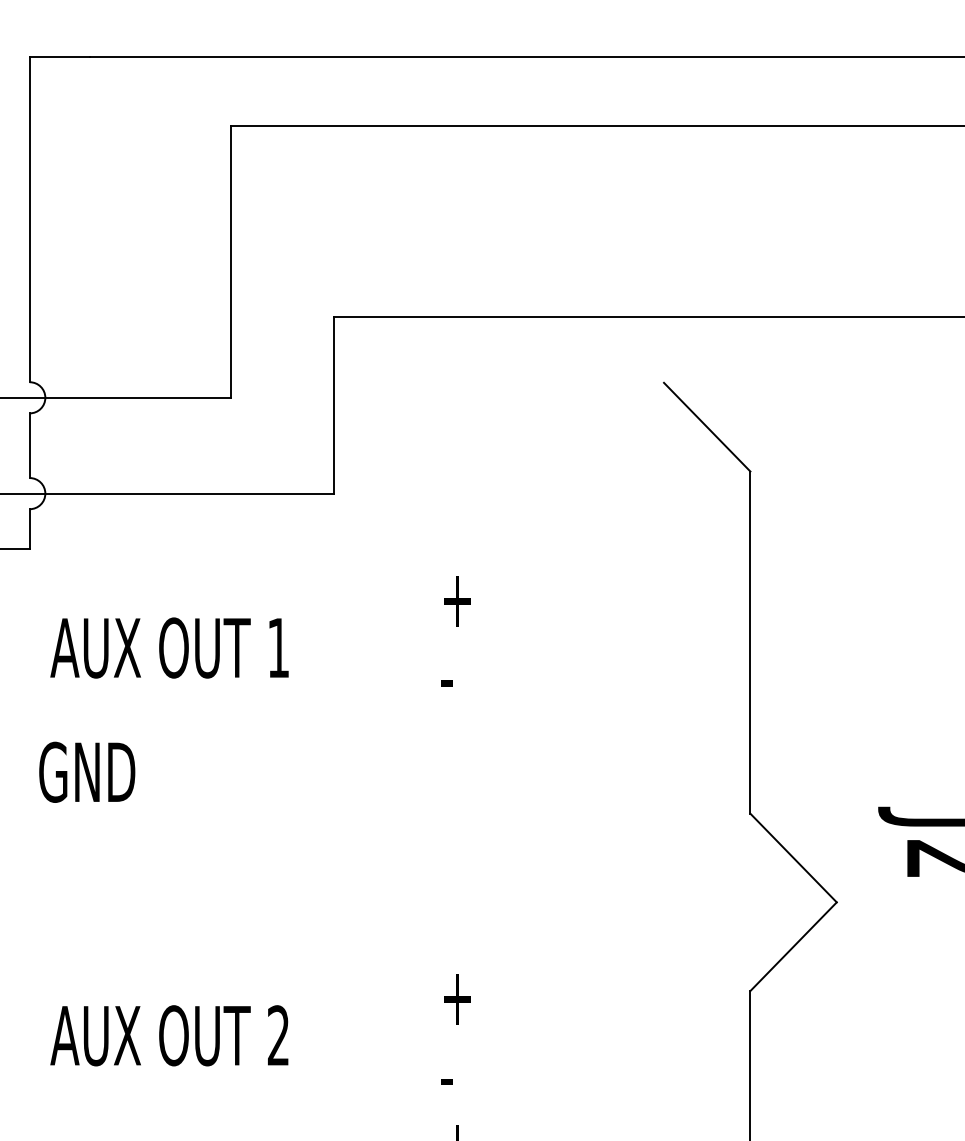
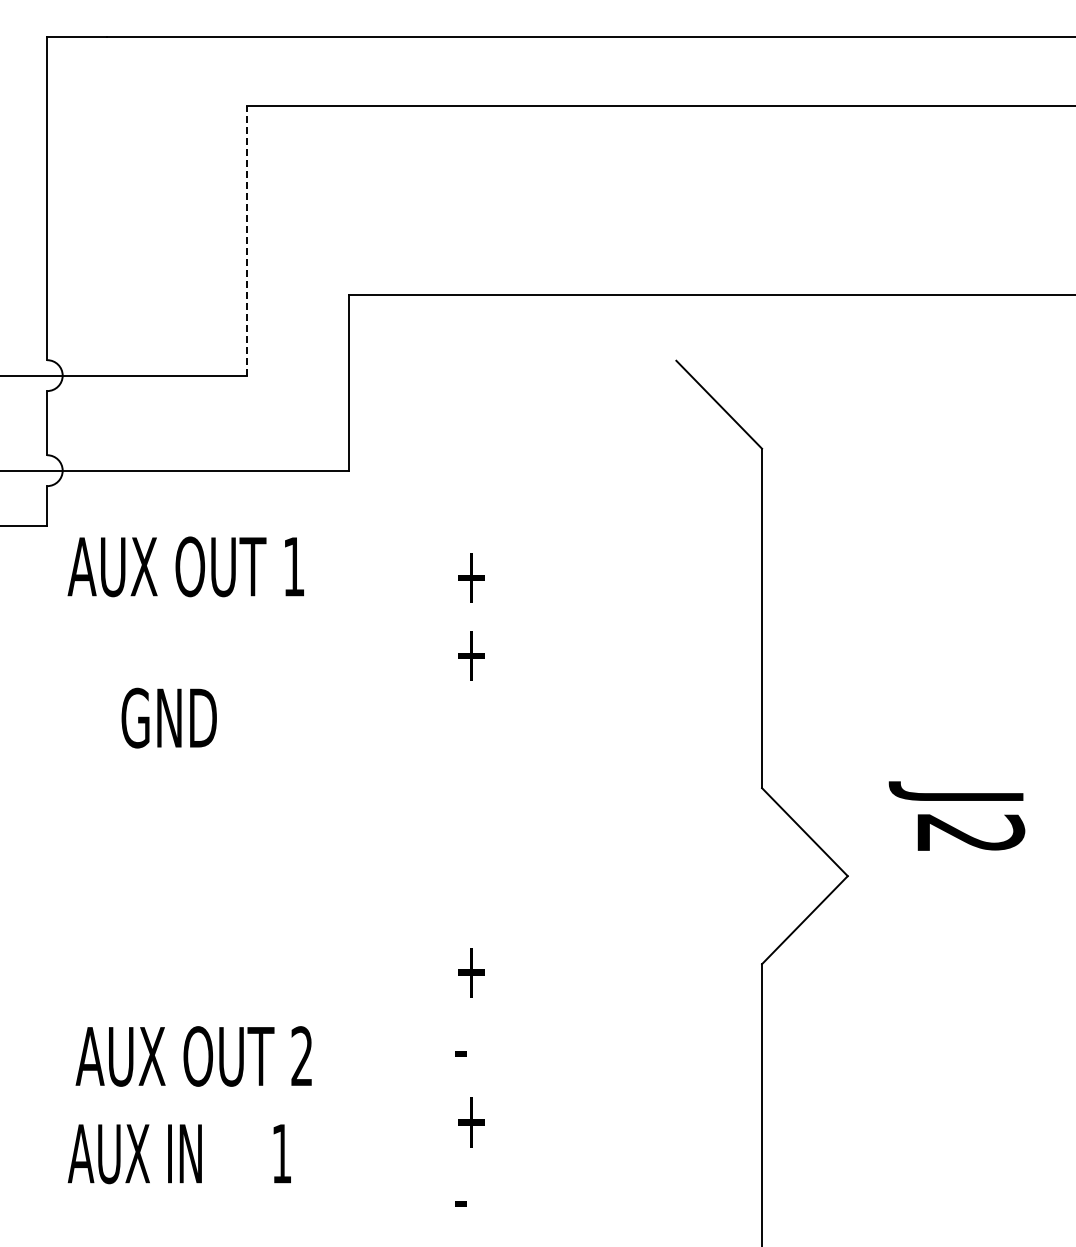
line: (230, 262) -> (246, 241), solid -> dashed
text: (169, 647) -> (185, 566), moved
text: (455, 679) -> (469, 655), - -> +
text: (86, 771) -> (168, 717), moved
text: (169, 1035) -> (193, 1056), moved

